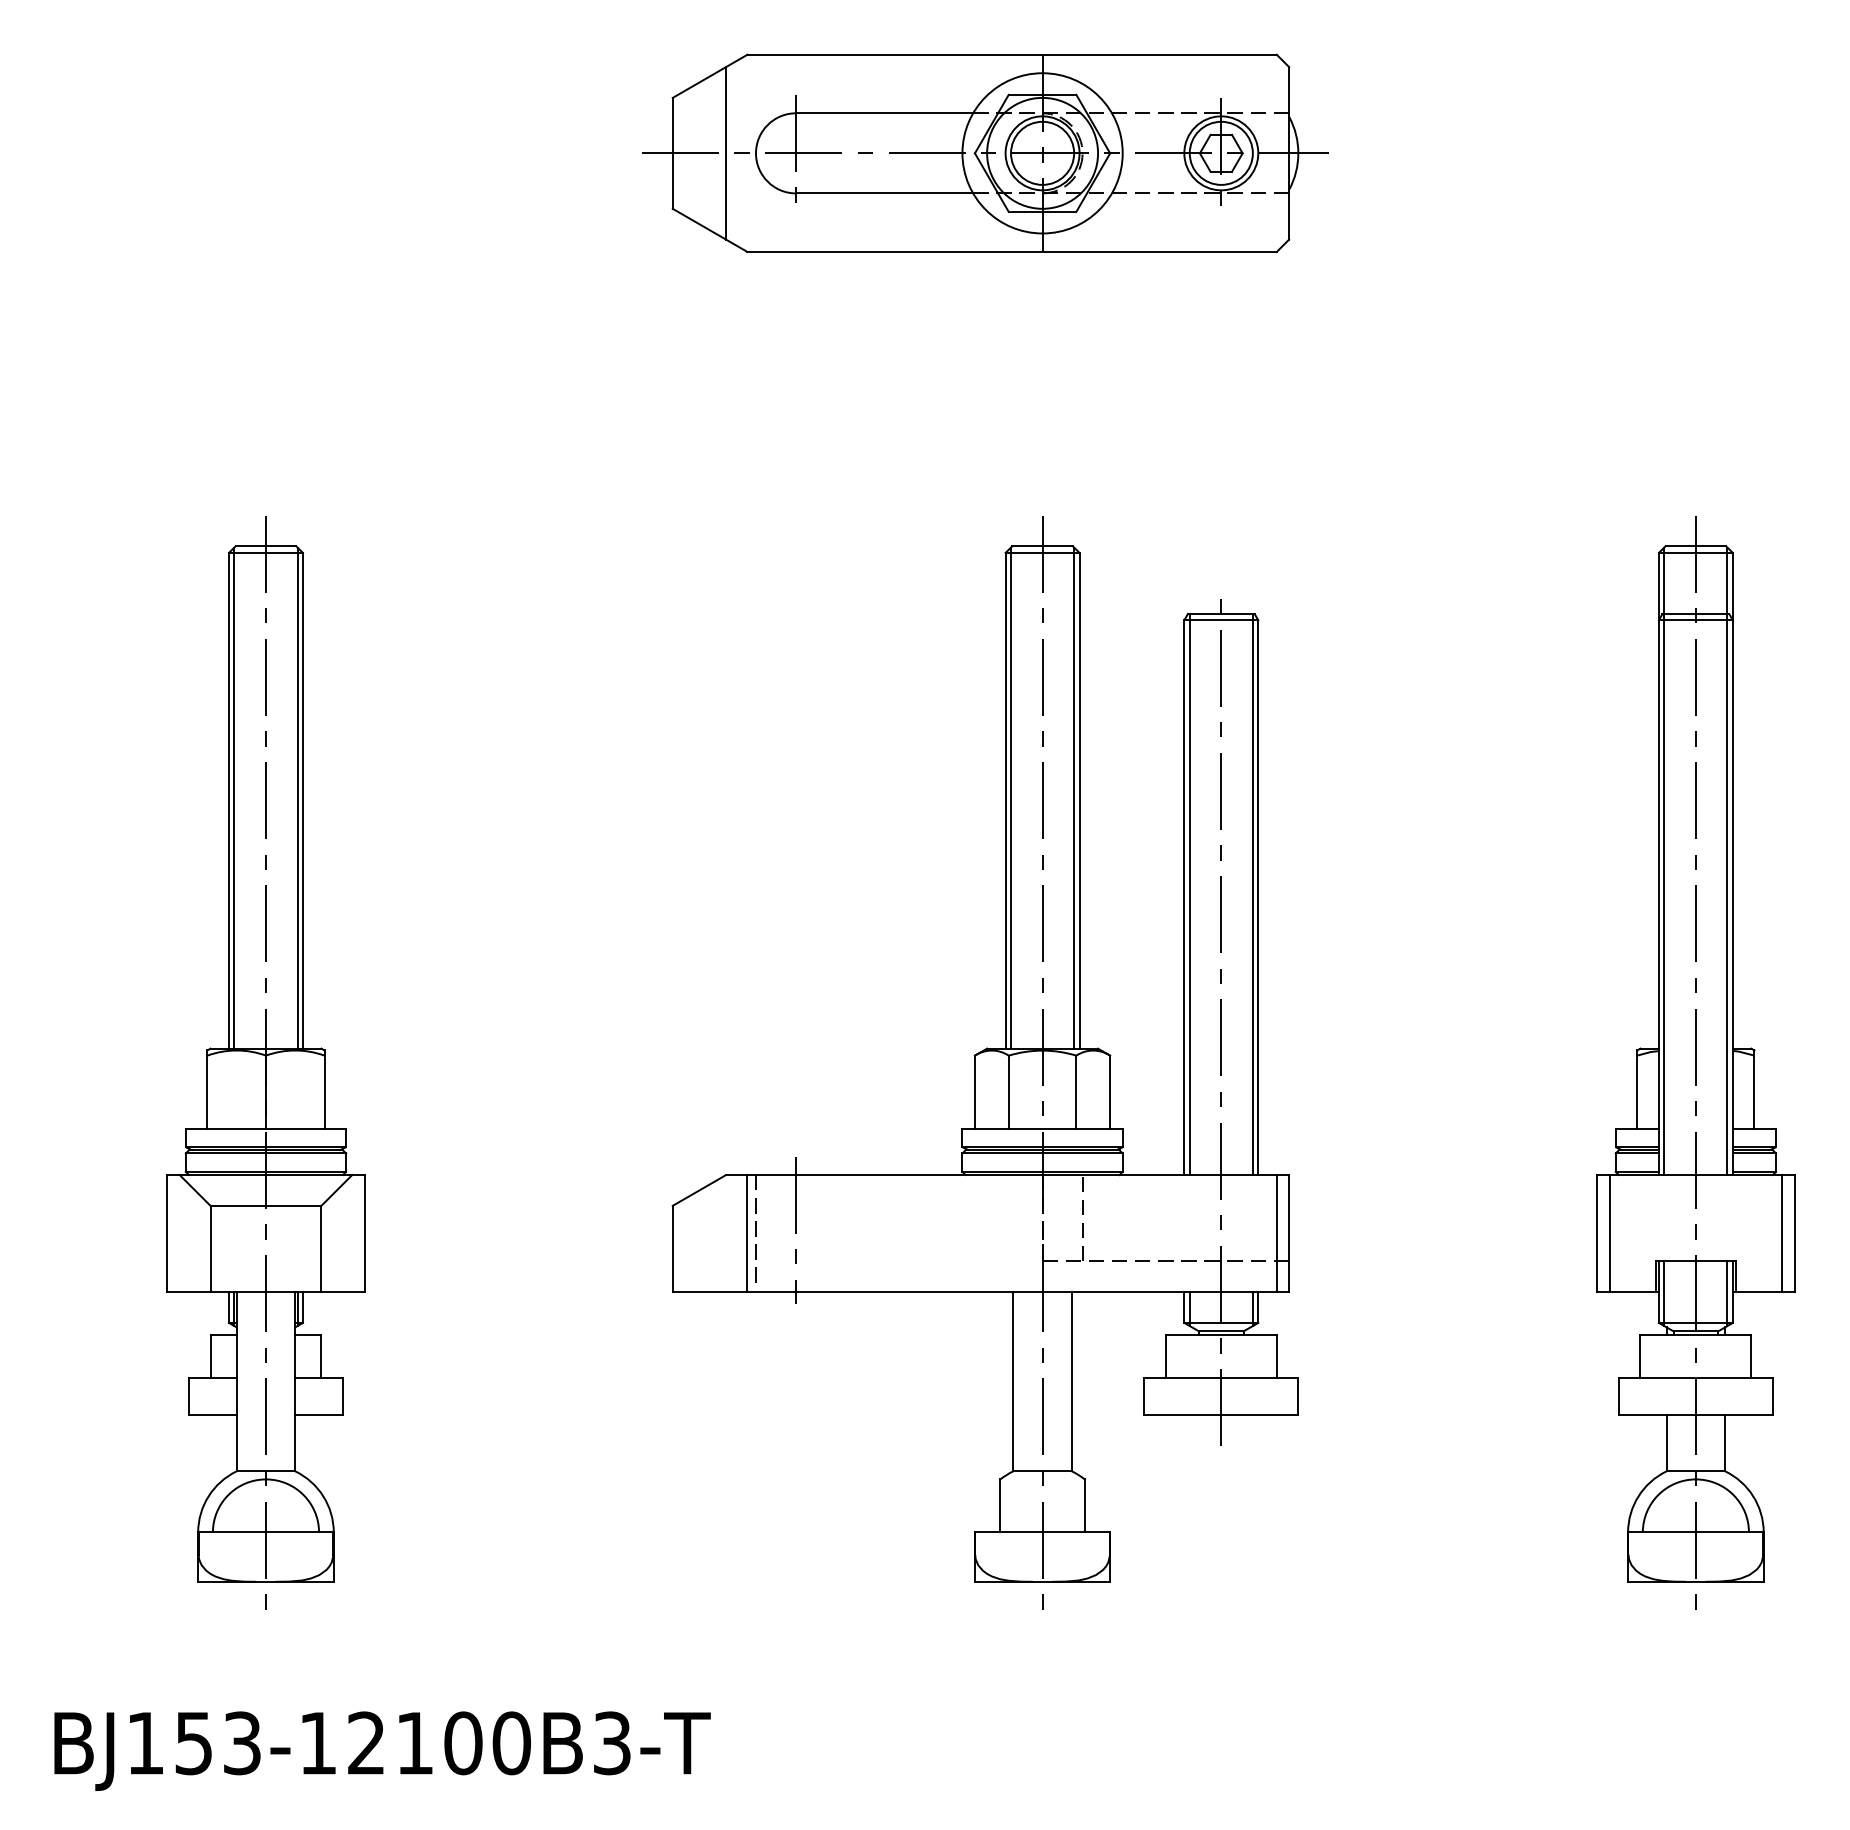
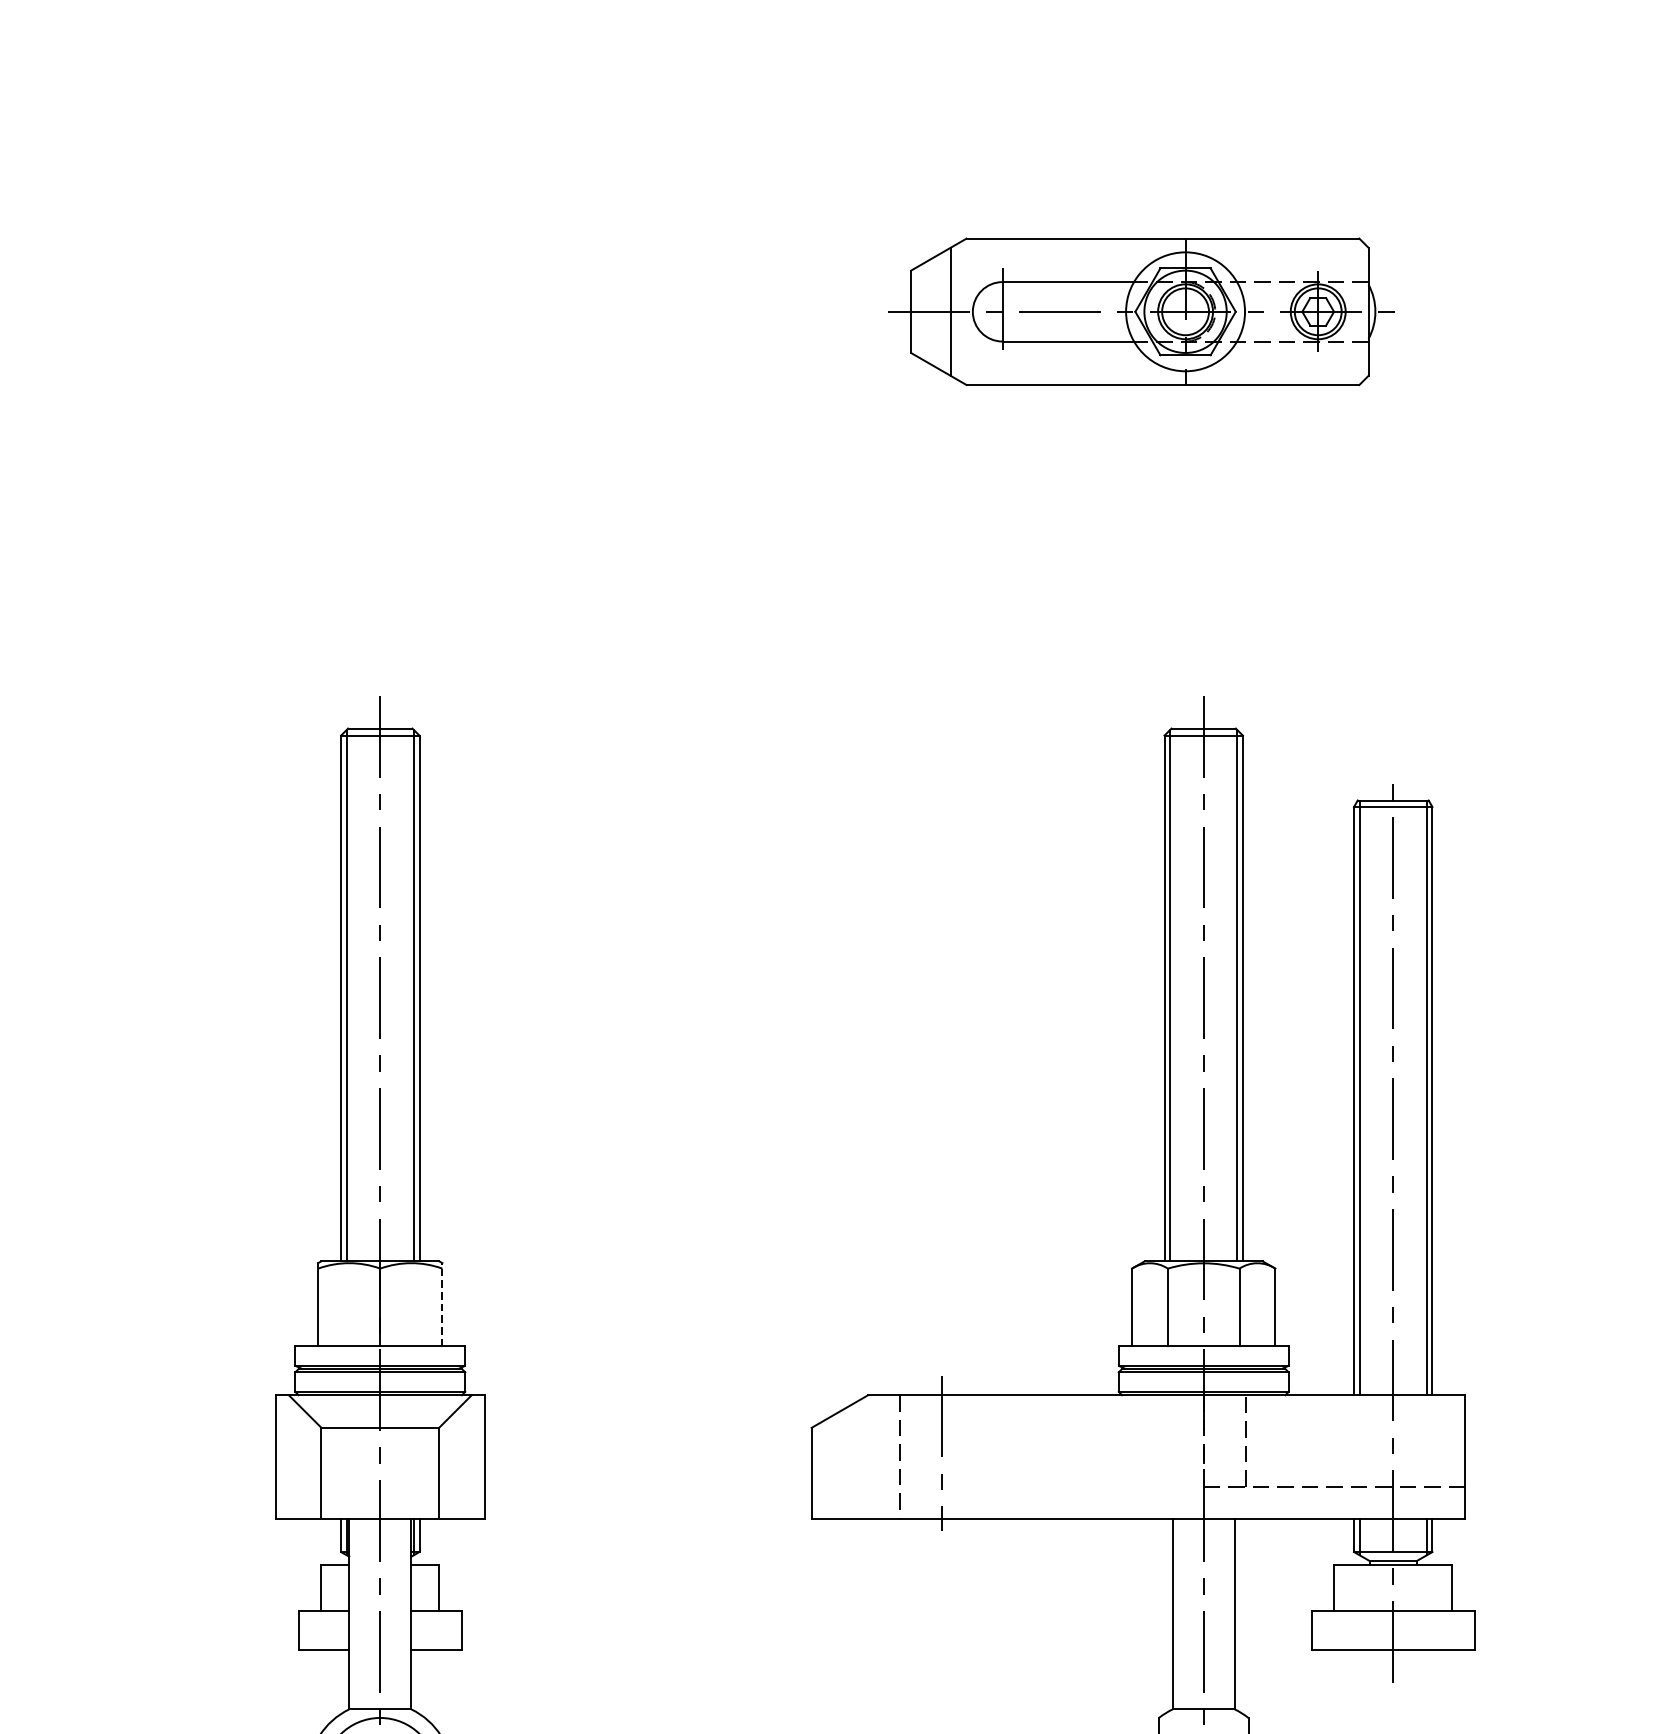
part: (985, 152) -> (1143, 311), size x0.7
line: (324, 1089) -> (442, 1304), solid -> dashed
line: (747, 1233) -> (890, 1457), removed
line: (1276, 1233) -> (1451, 1457), removed

